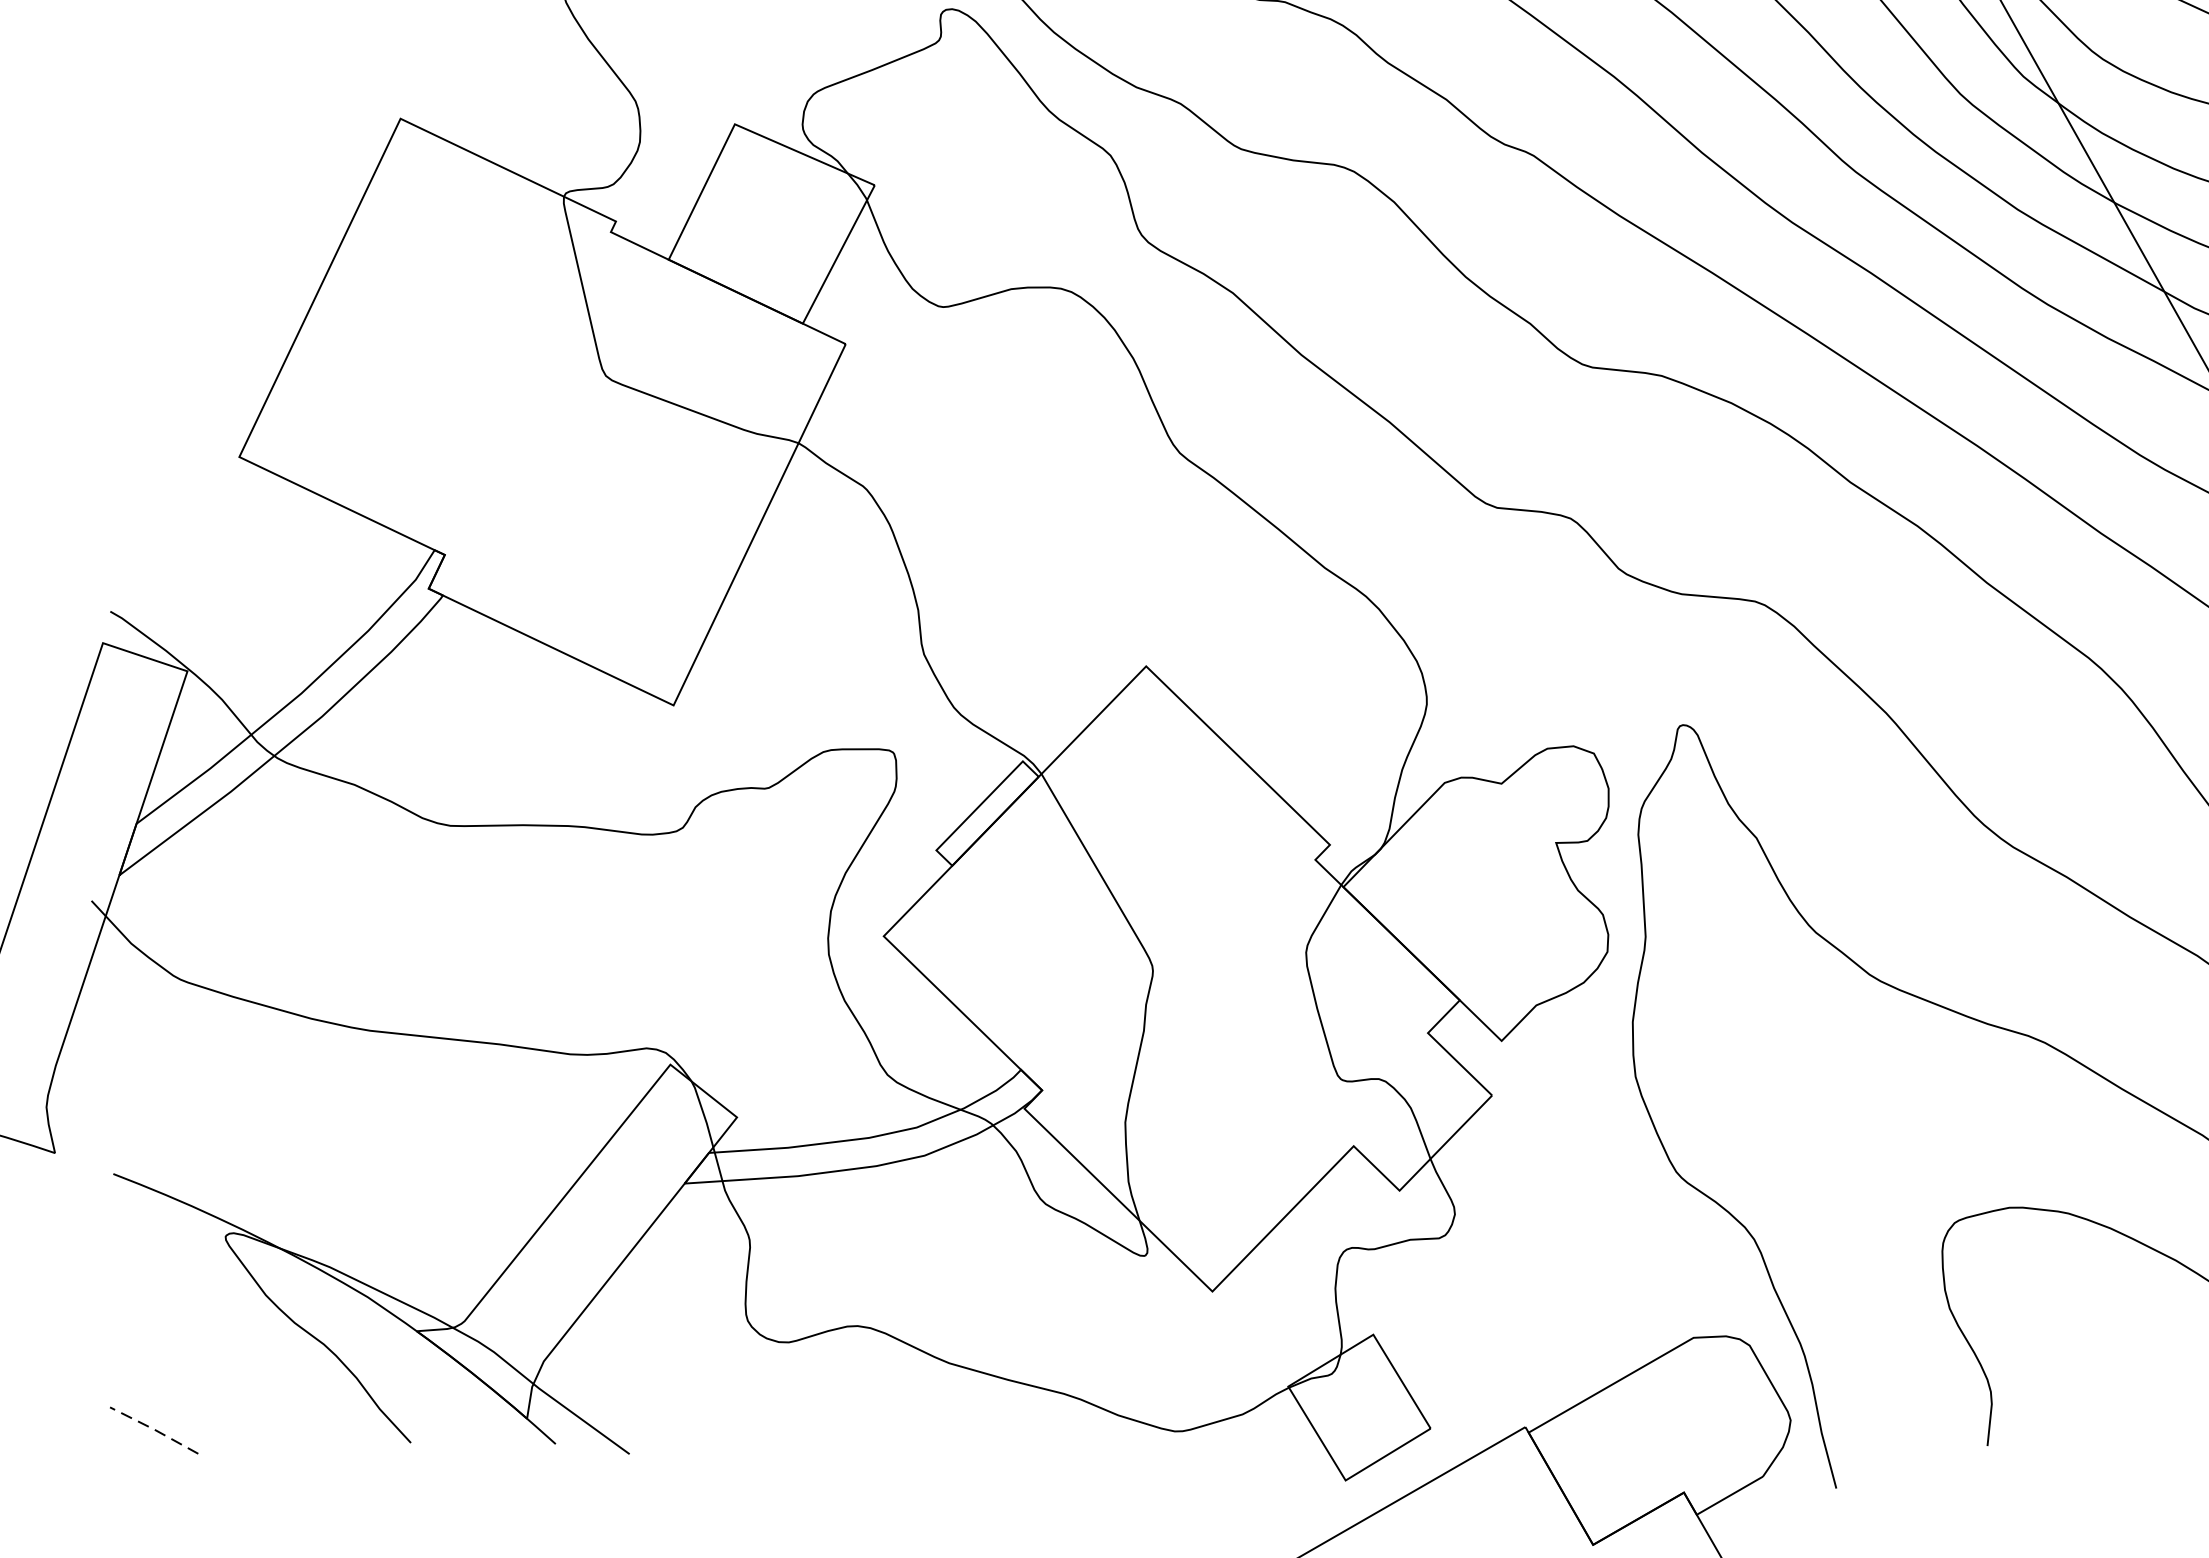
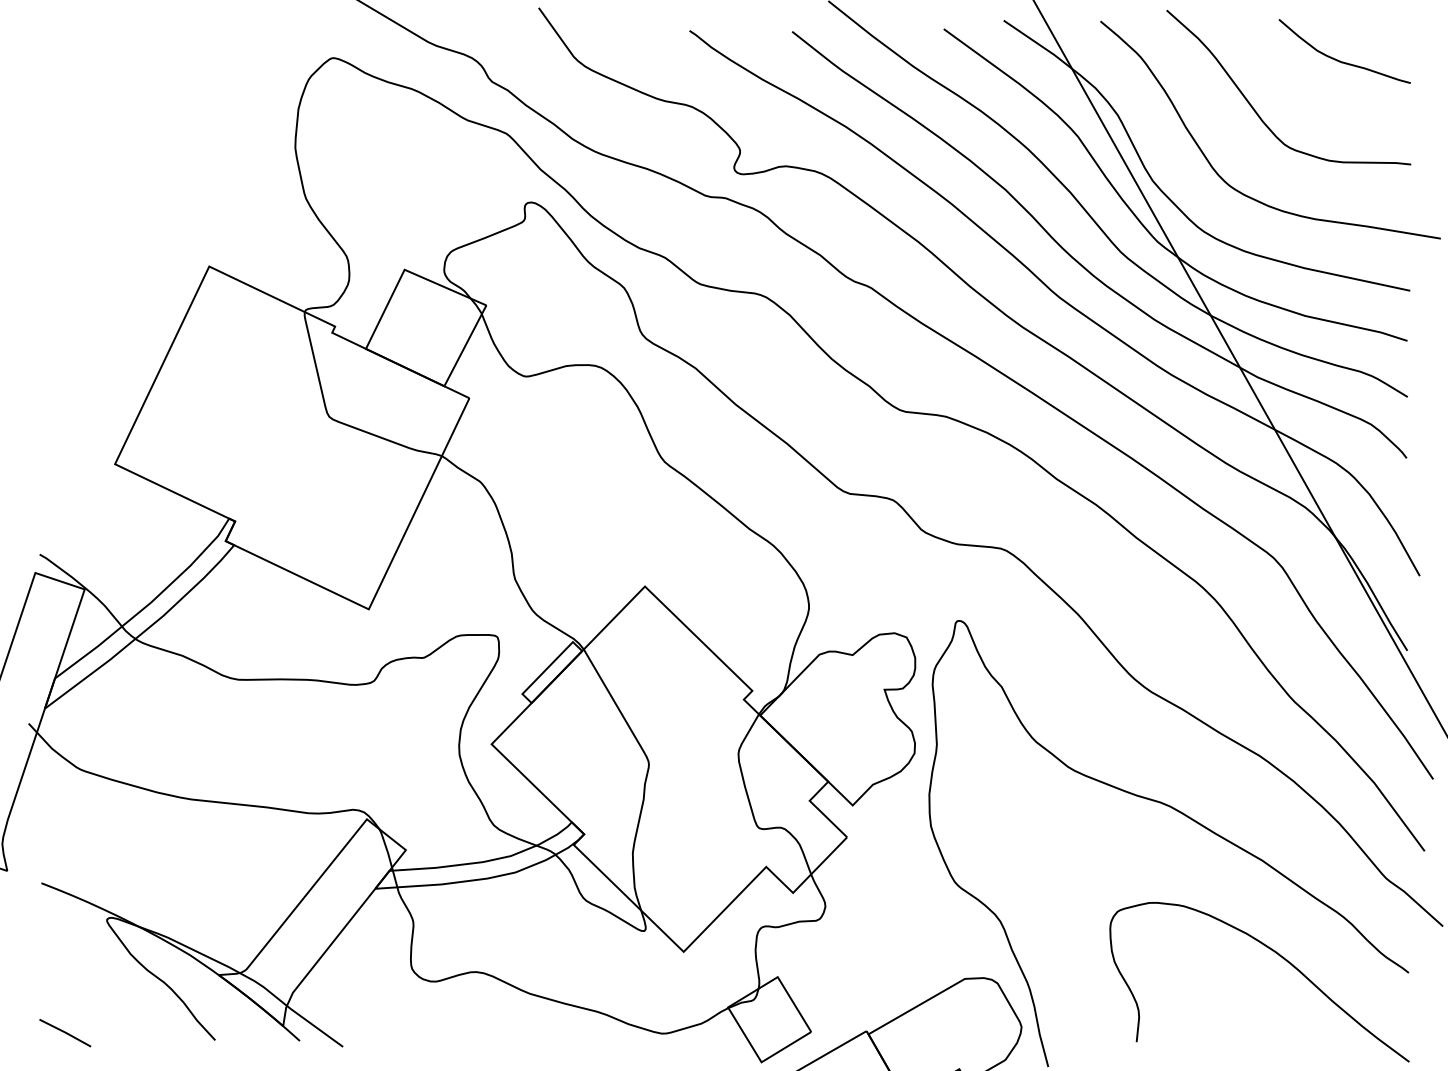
line: (154, 1429) -> (65, 1032), dashed -> solid

